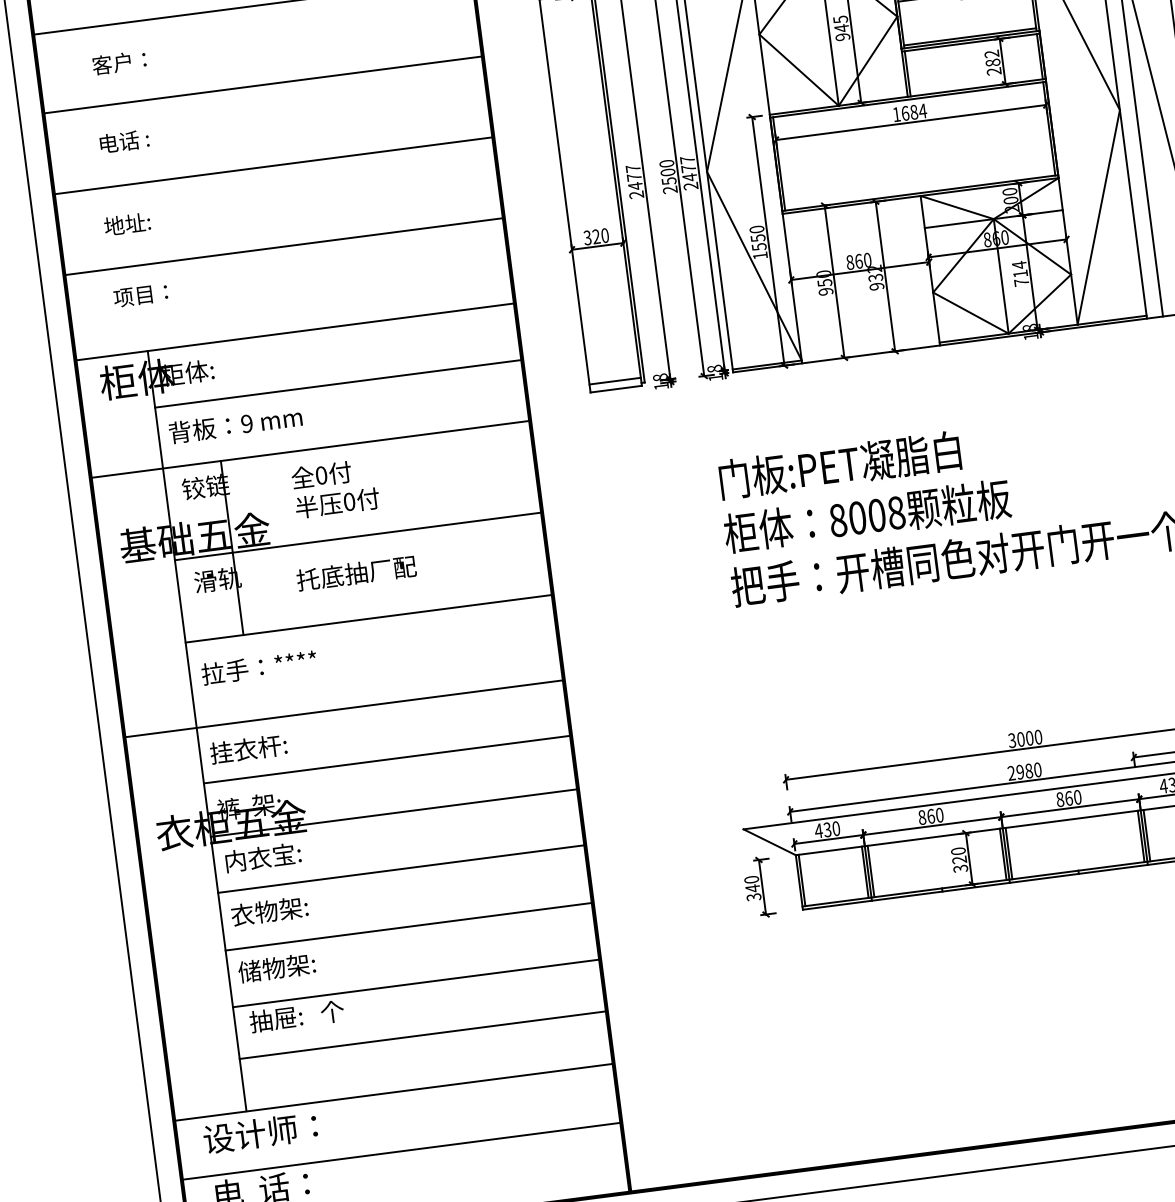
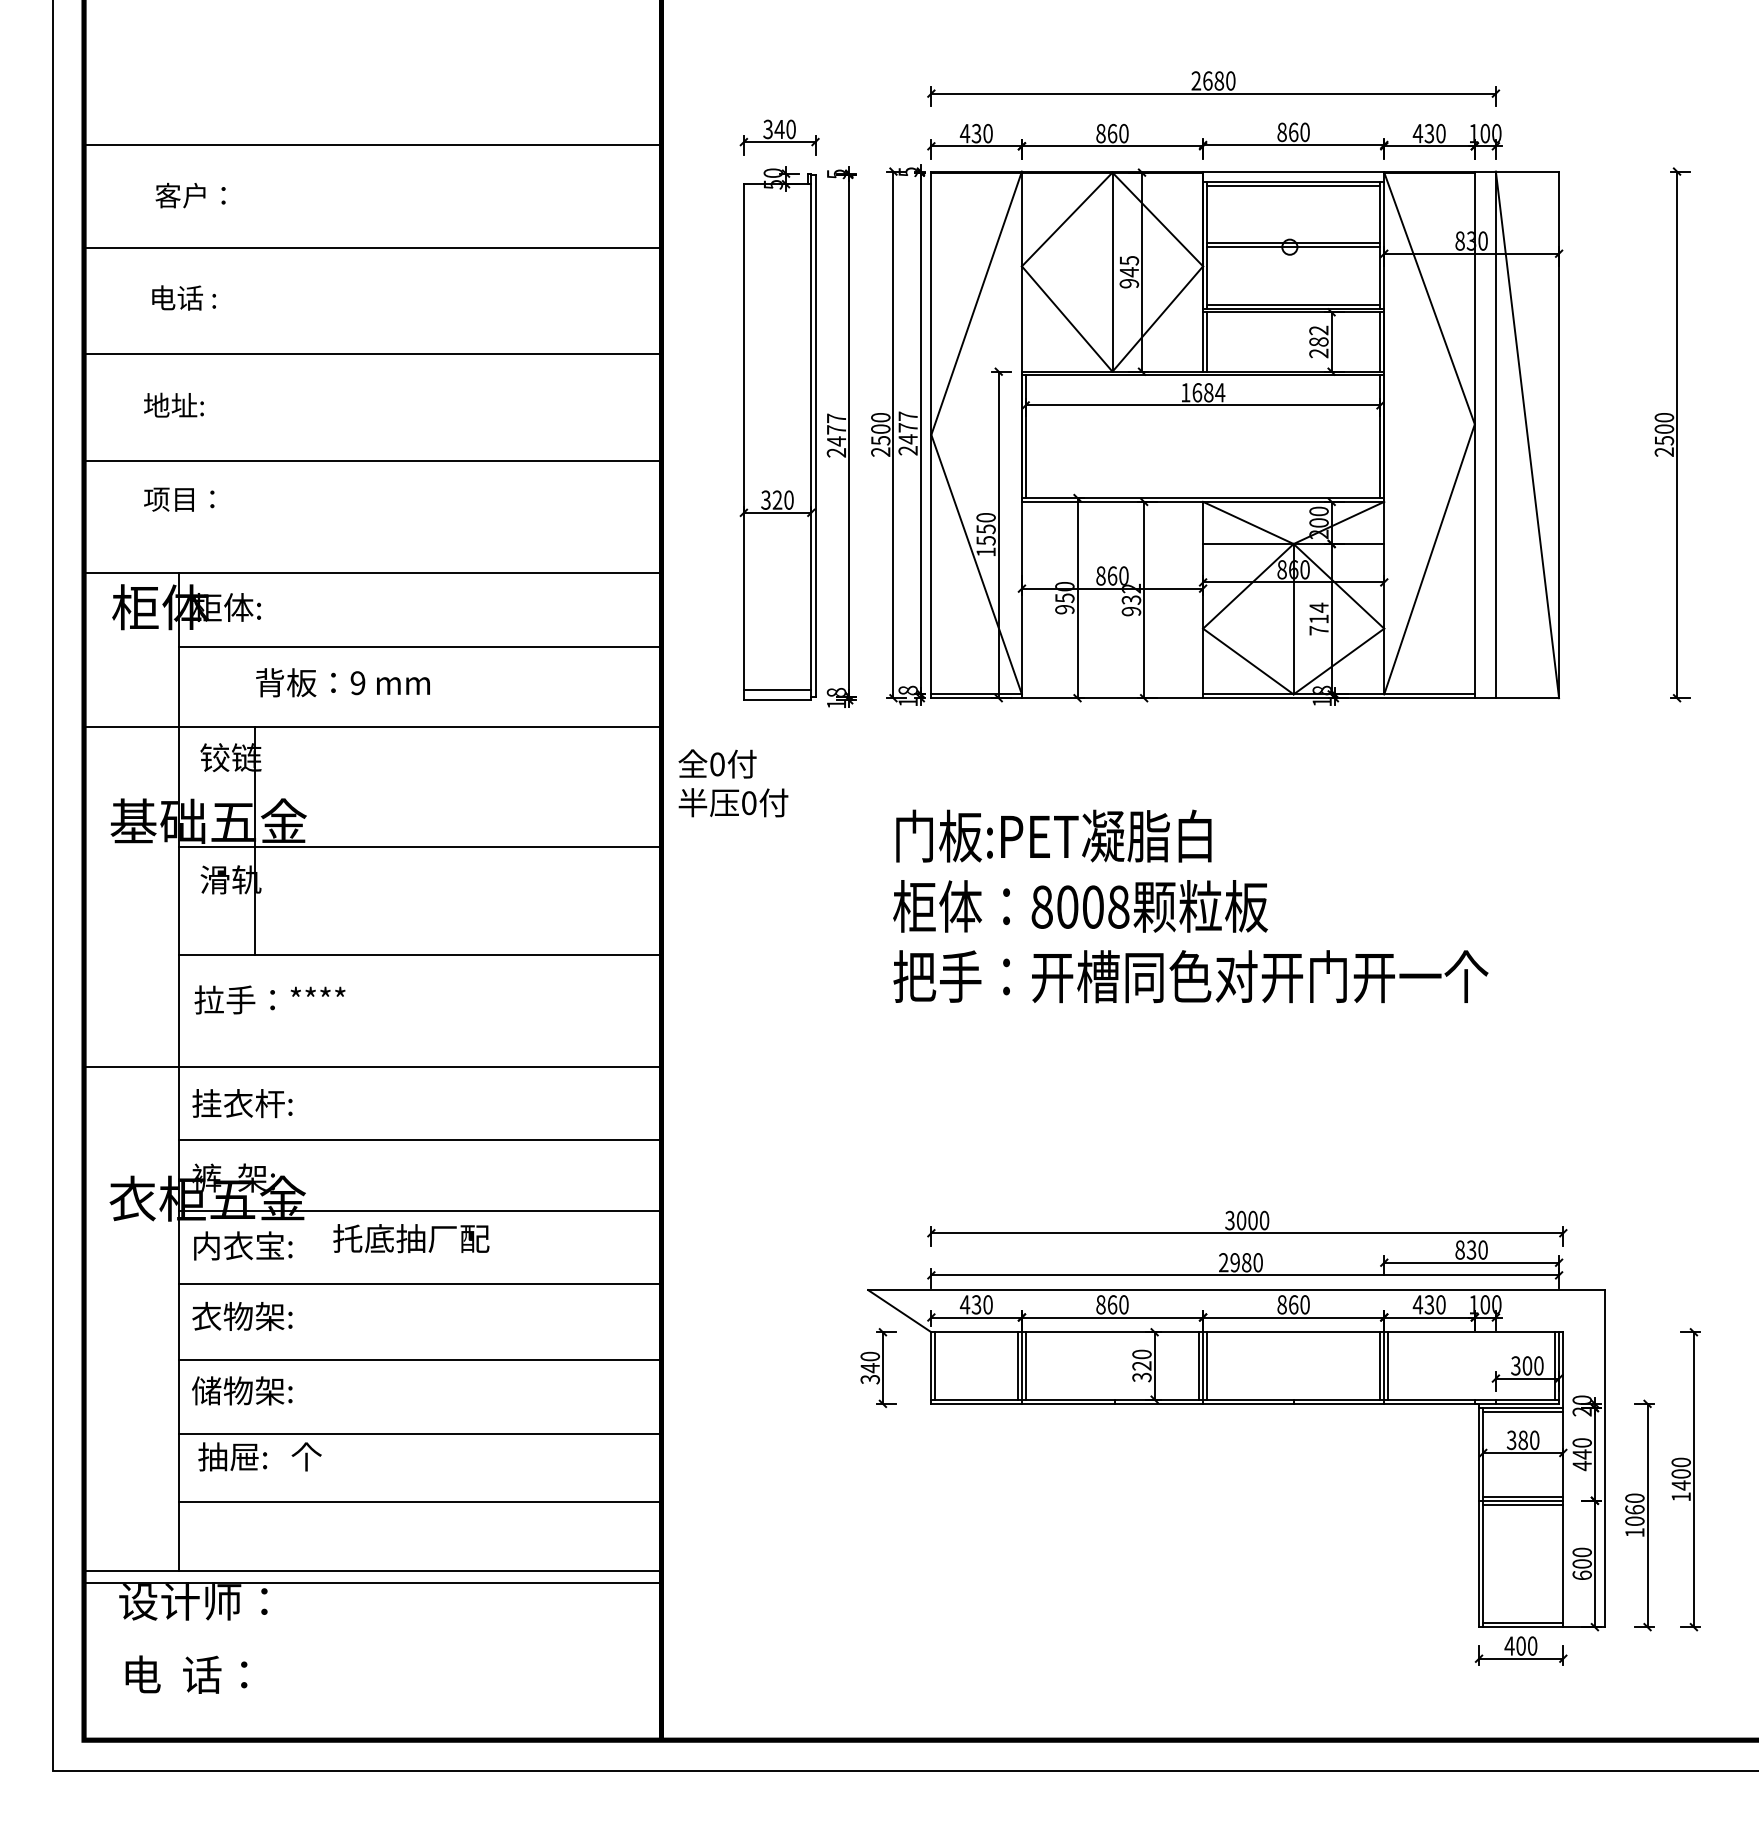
text: (235, 424) -> (342, 682), moved
text: (335, 488) -> (733, 783), moved
text: (356, 573) -> (411, 1238), moved
line: (401, 1151) -> (372, 1583), moved

